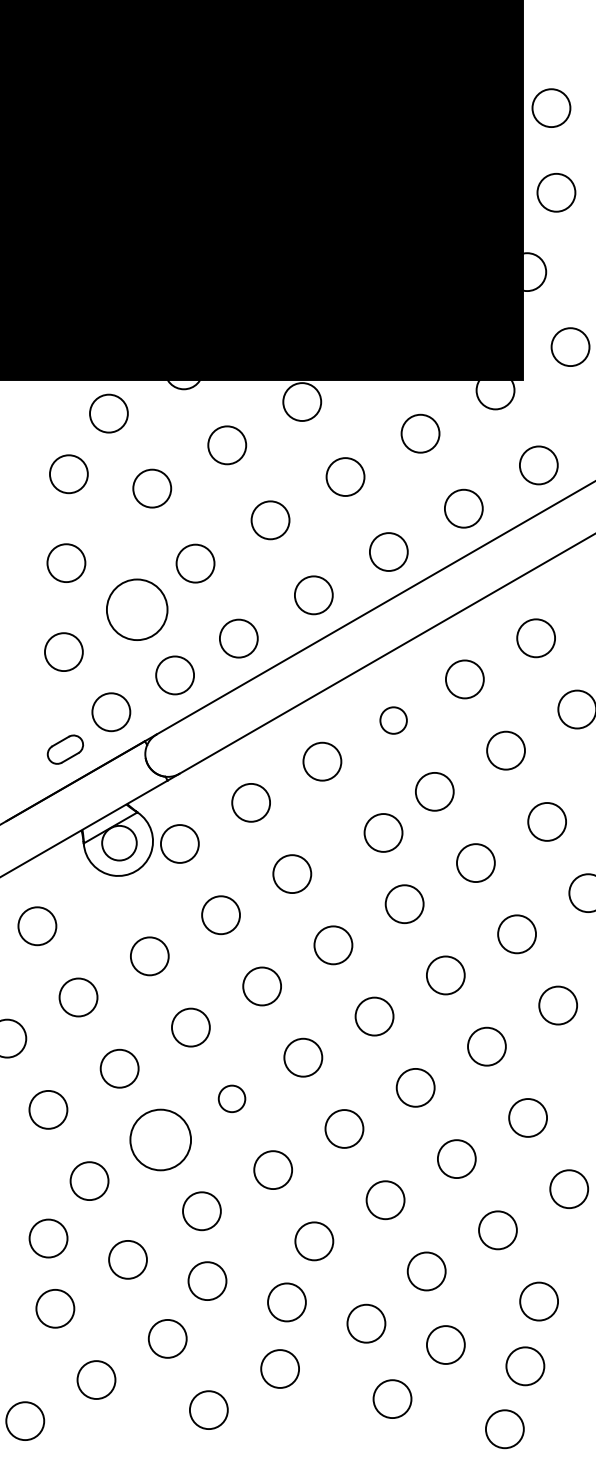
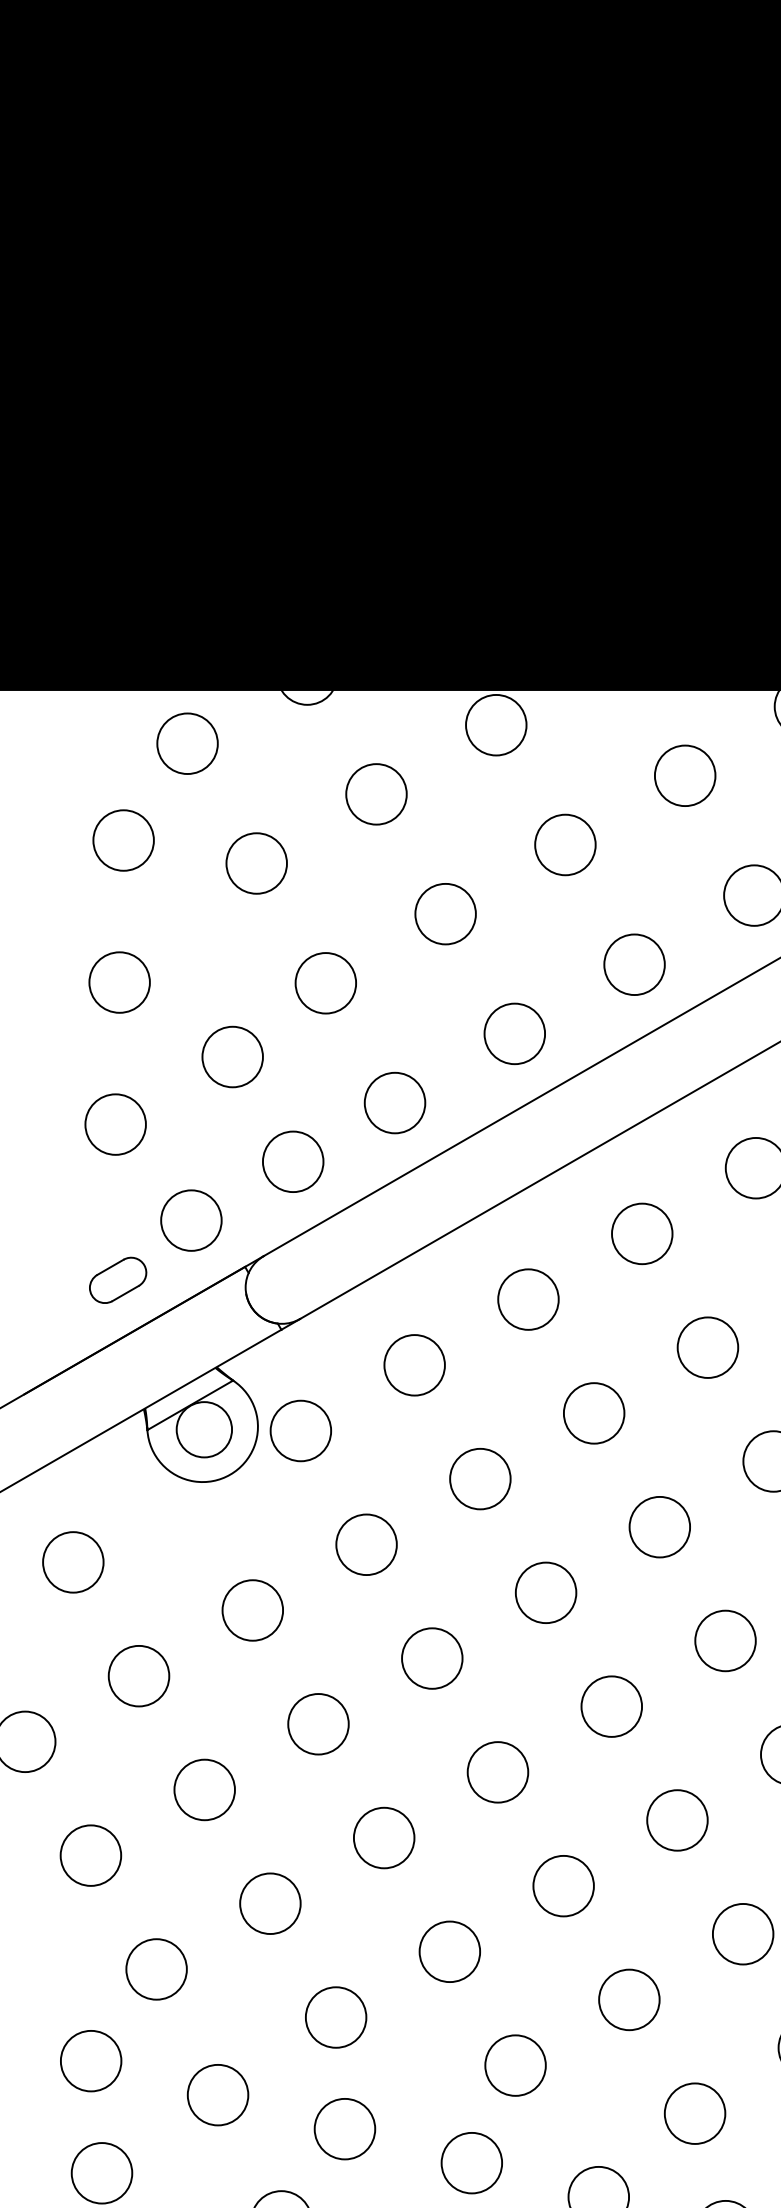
circle: (137, 609) -> (233, 1056), size x0.62
circle: (393, 720) -> (641, 1233), size x1.43
circle: (383, 832) -> (594, 1412), moved
circle: (231, 1098) -> (383, 1837), size x1.43
circle: (160, 1139) -> (269, 1902), size x0.62

